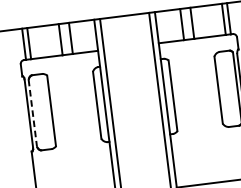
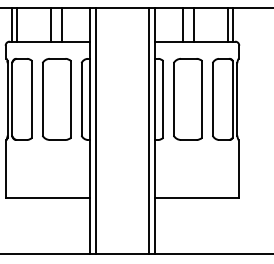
part: (195, 93) -> (187, 99), added
part: (74, 108) -> (56, 99), added
line: (33, 113) -> (12, 99), dashed -> solid

